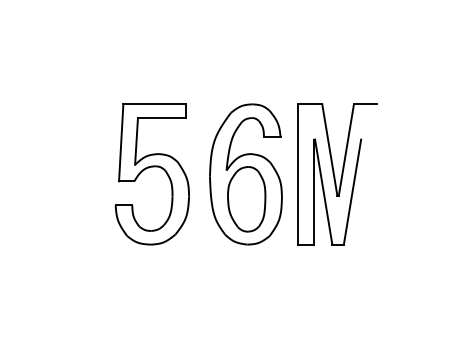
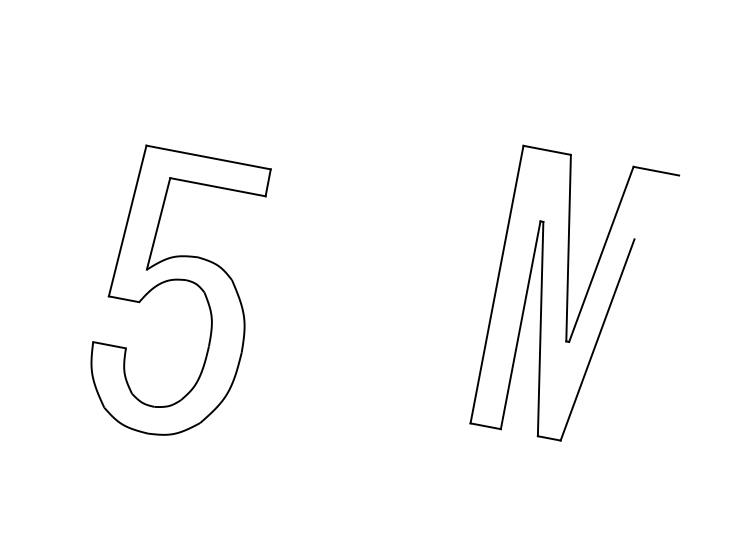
part: (245, 174) -> (361, 330), removed
part: (337, 174) -> (574, 299), moved

